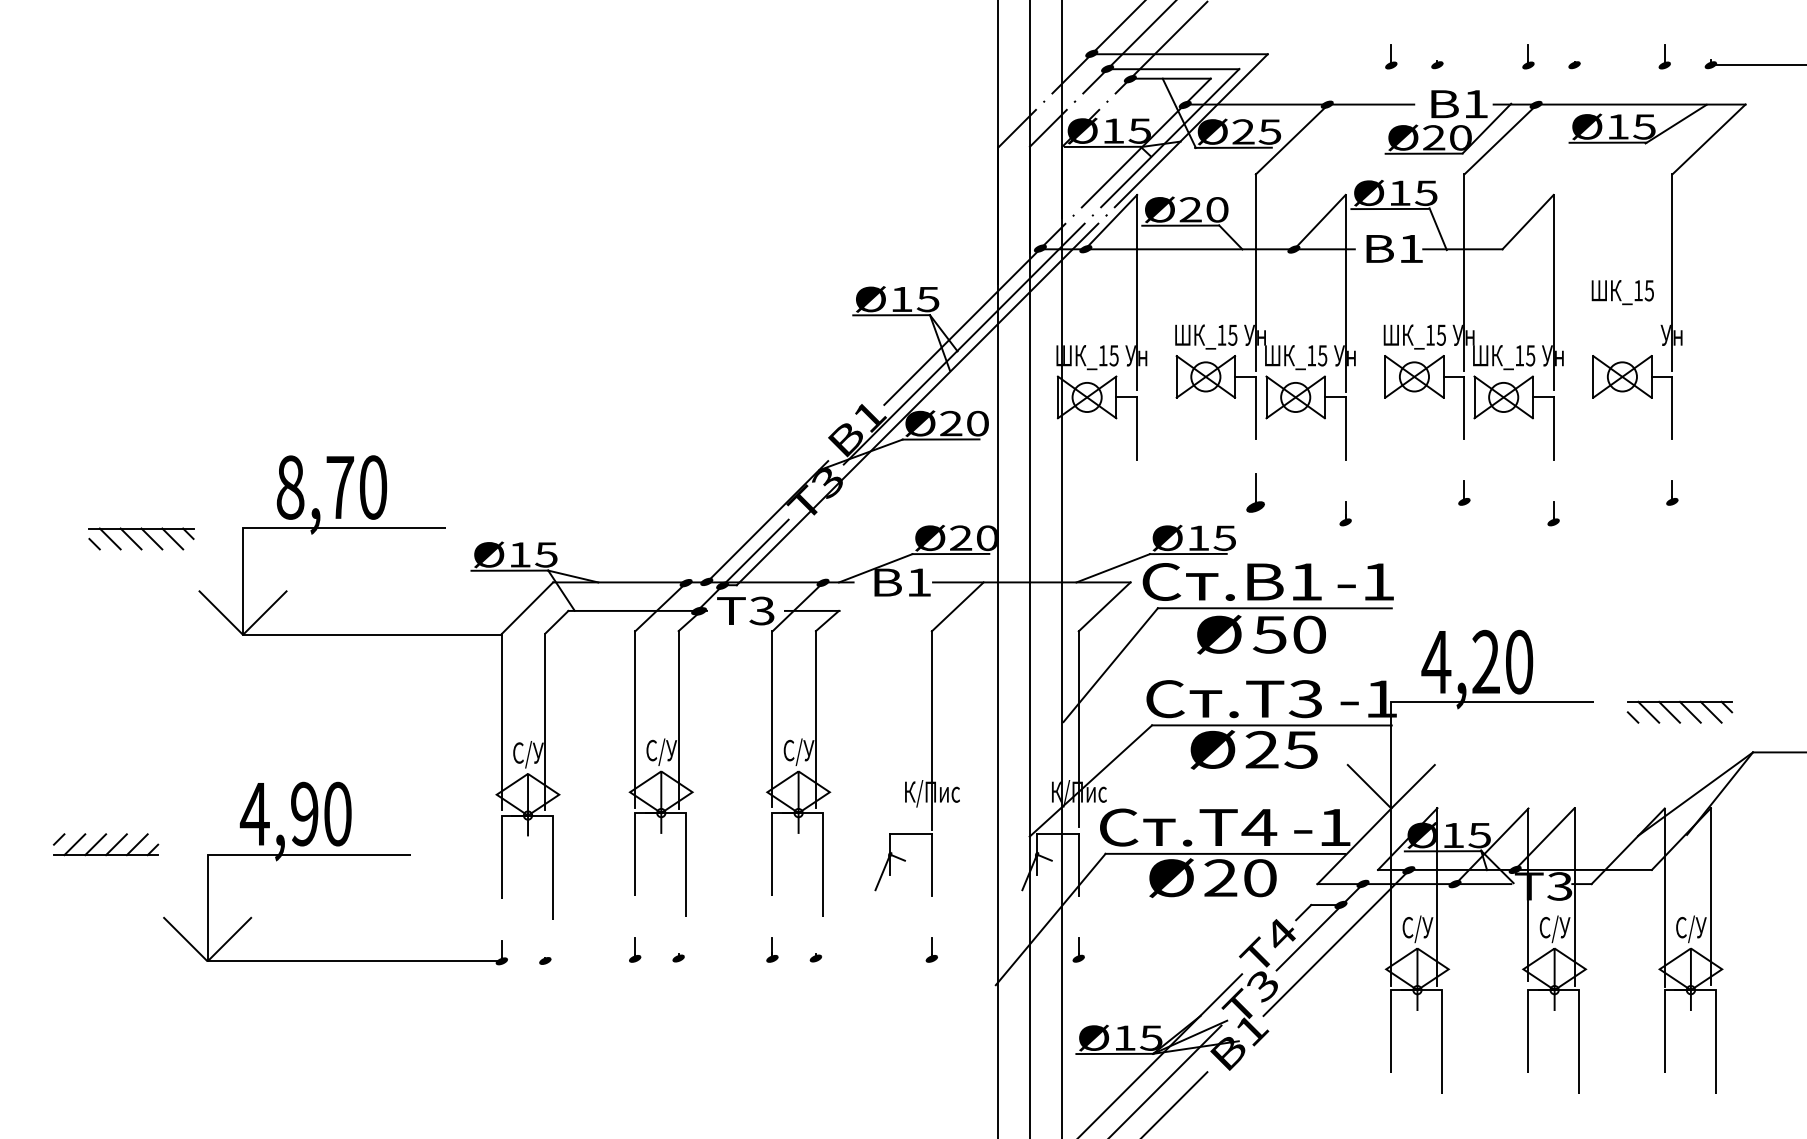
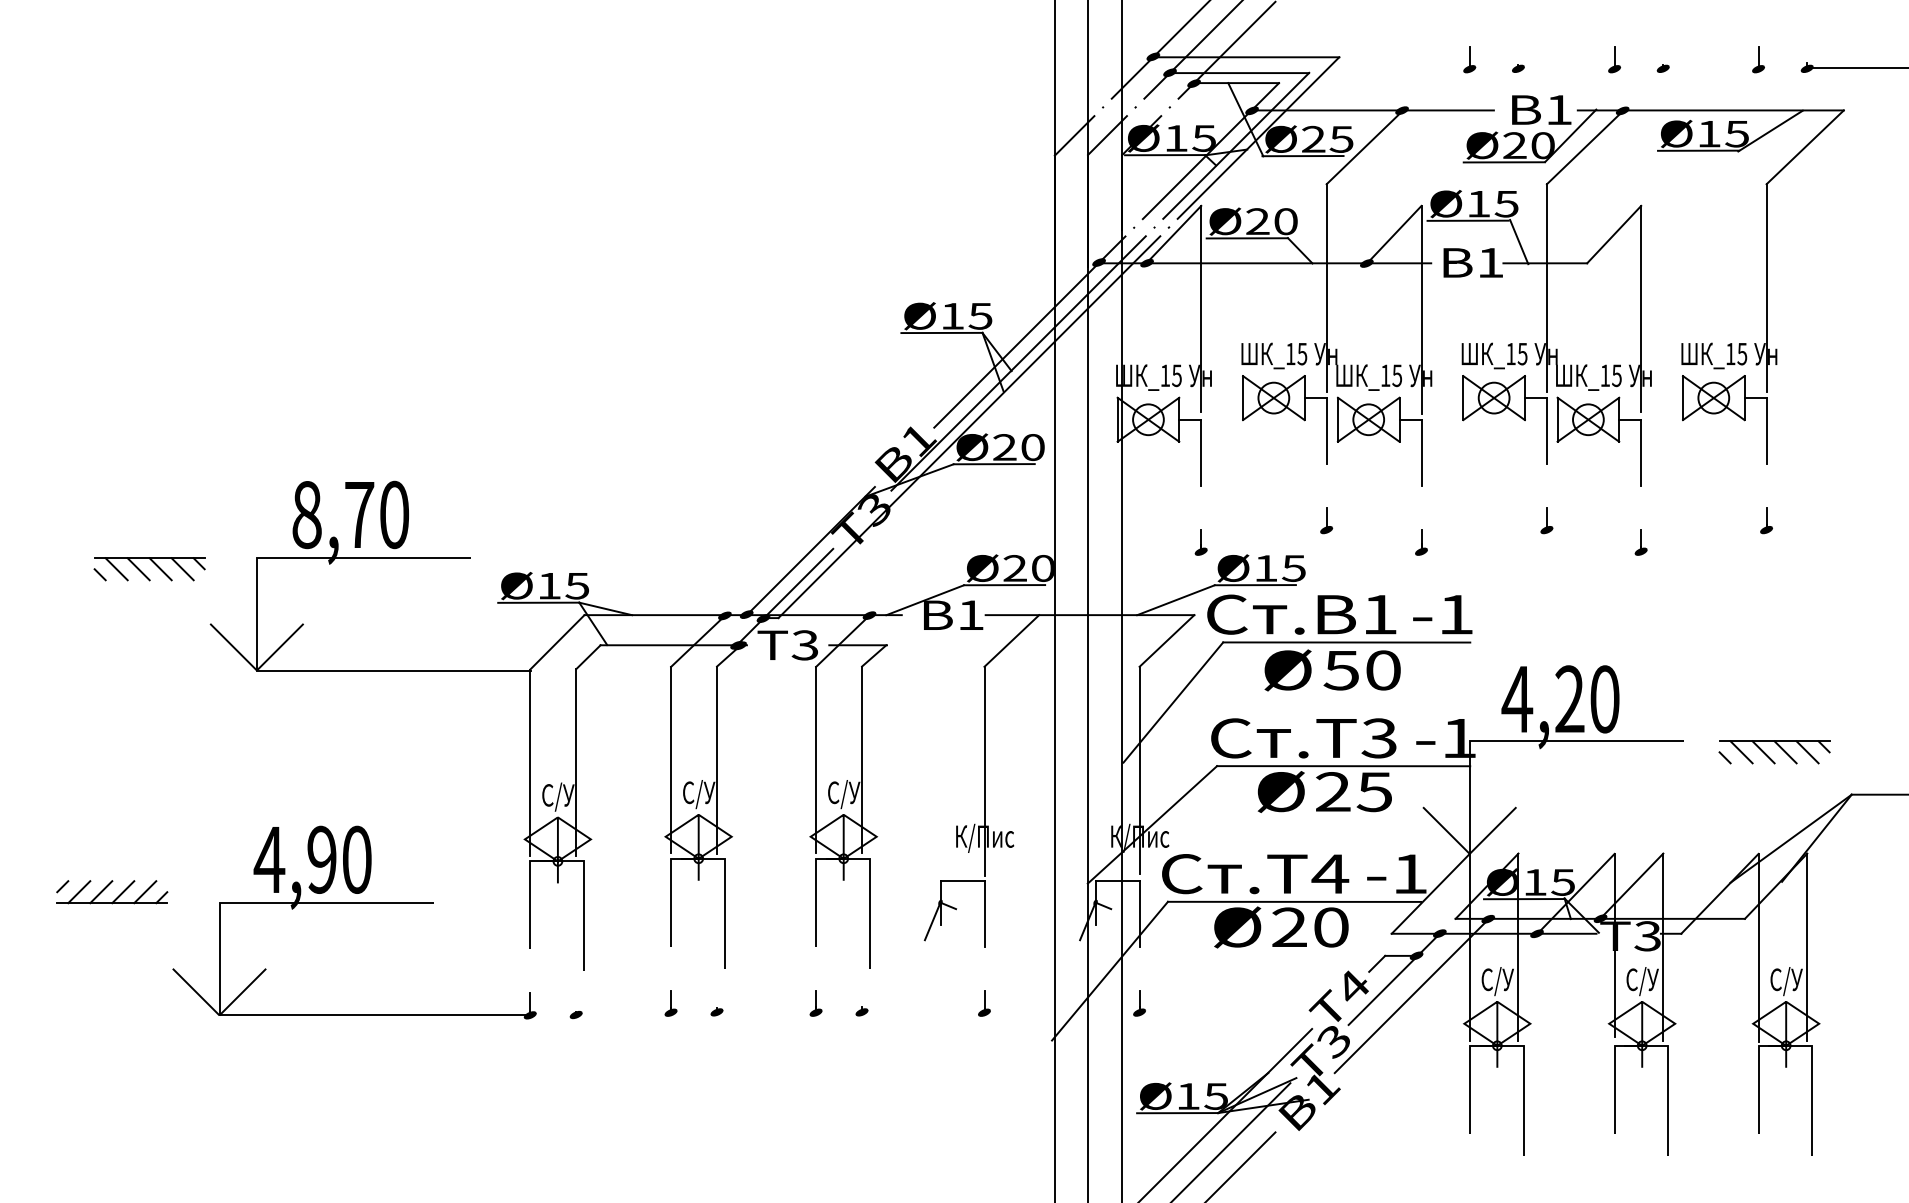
text: (1623, 292) -> (1714, 355), moved
part: (1255, 492) -> (1326, 520), size x0.62
part: (1136, 513) -> (1200, 542), added

